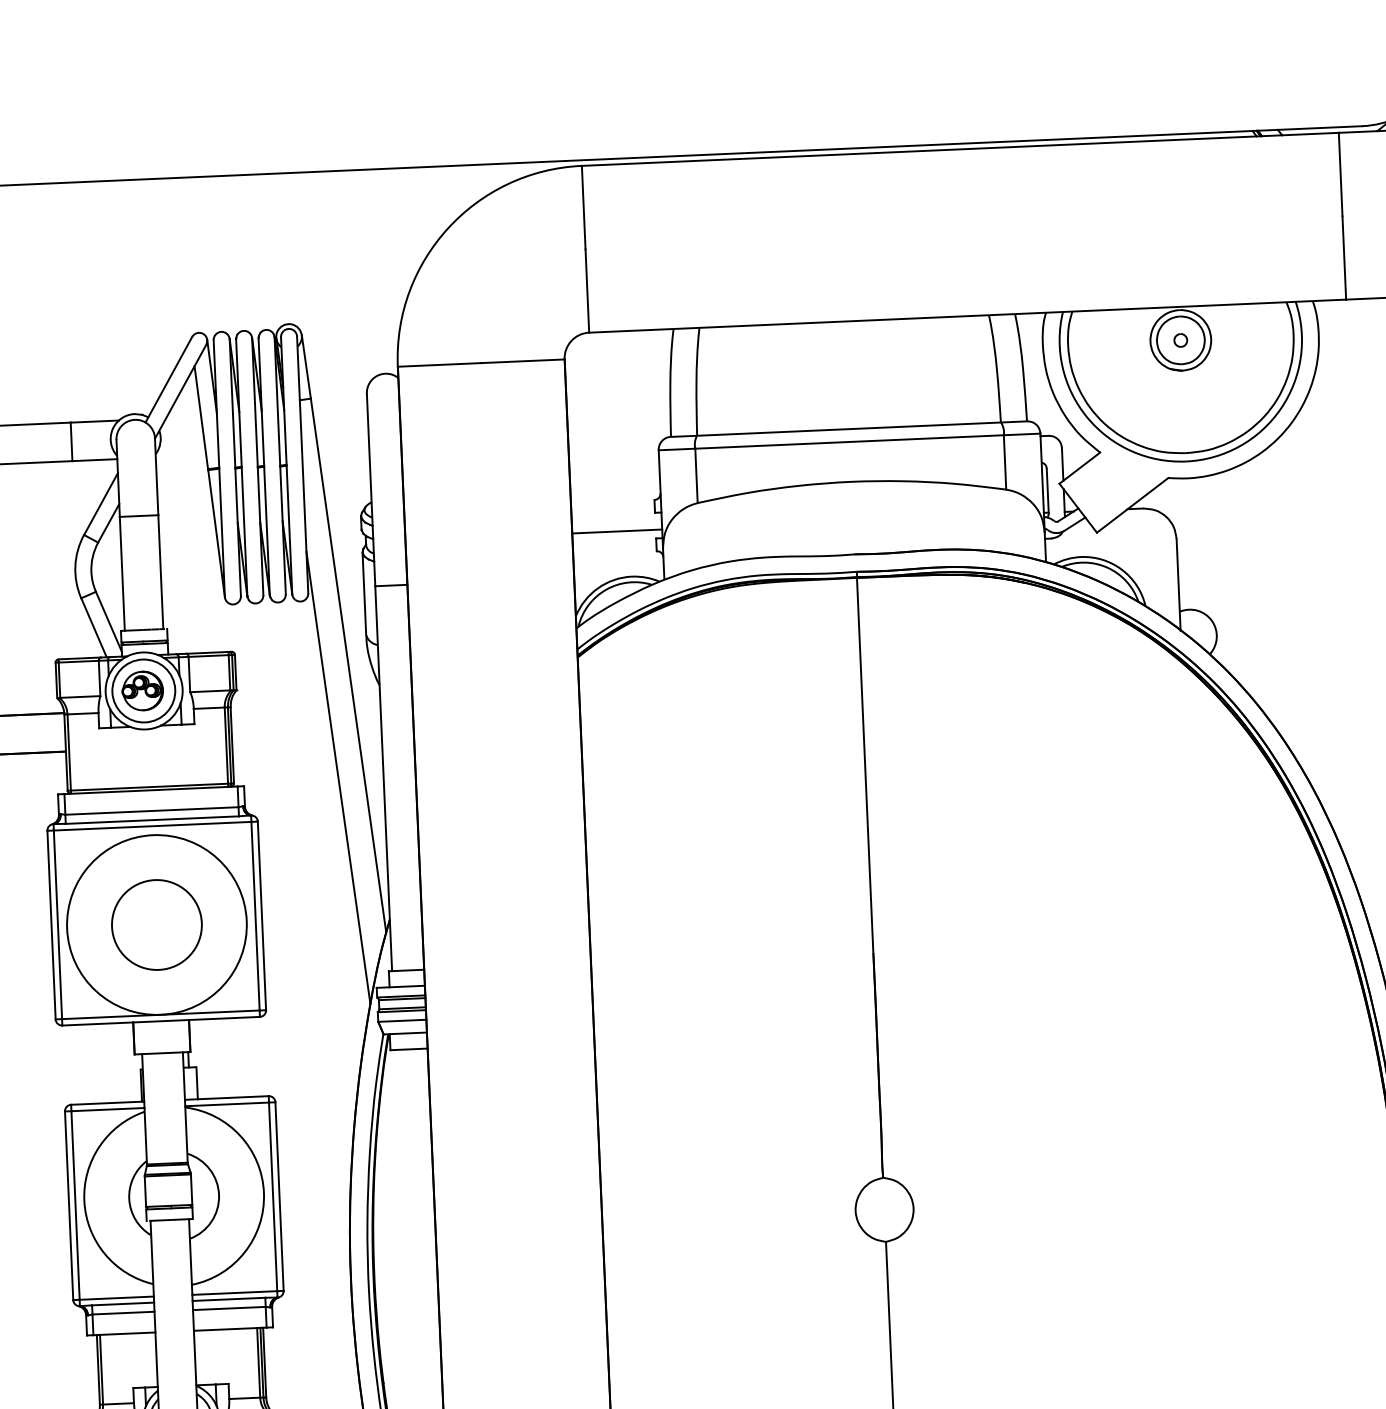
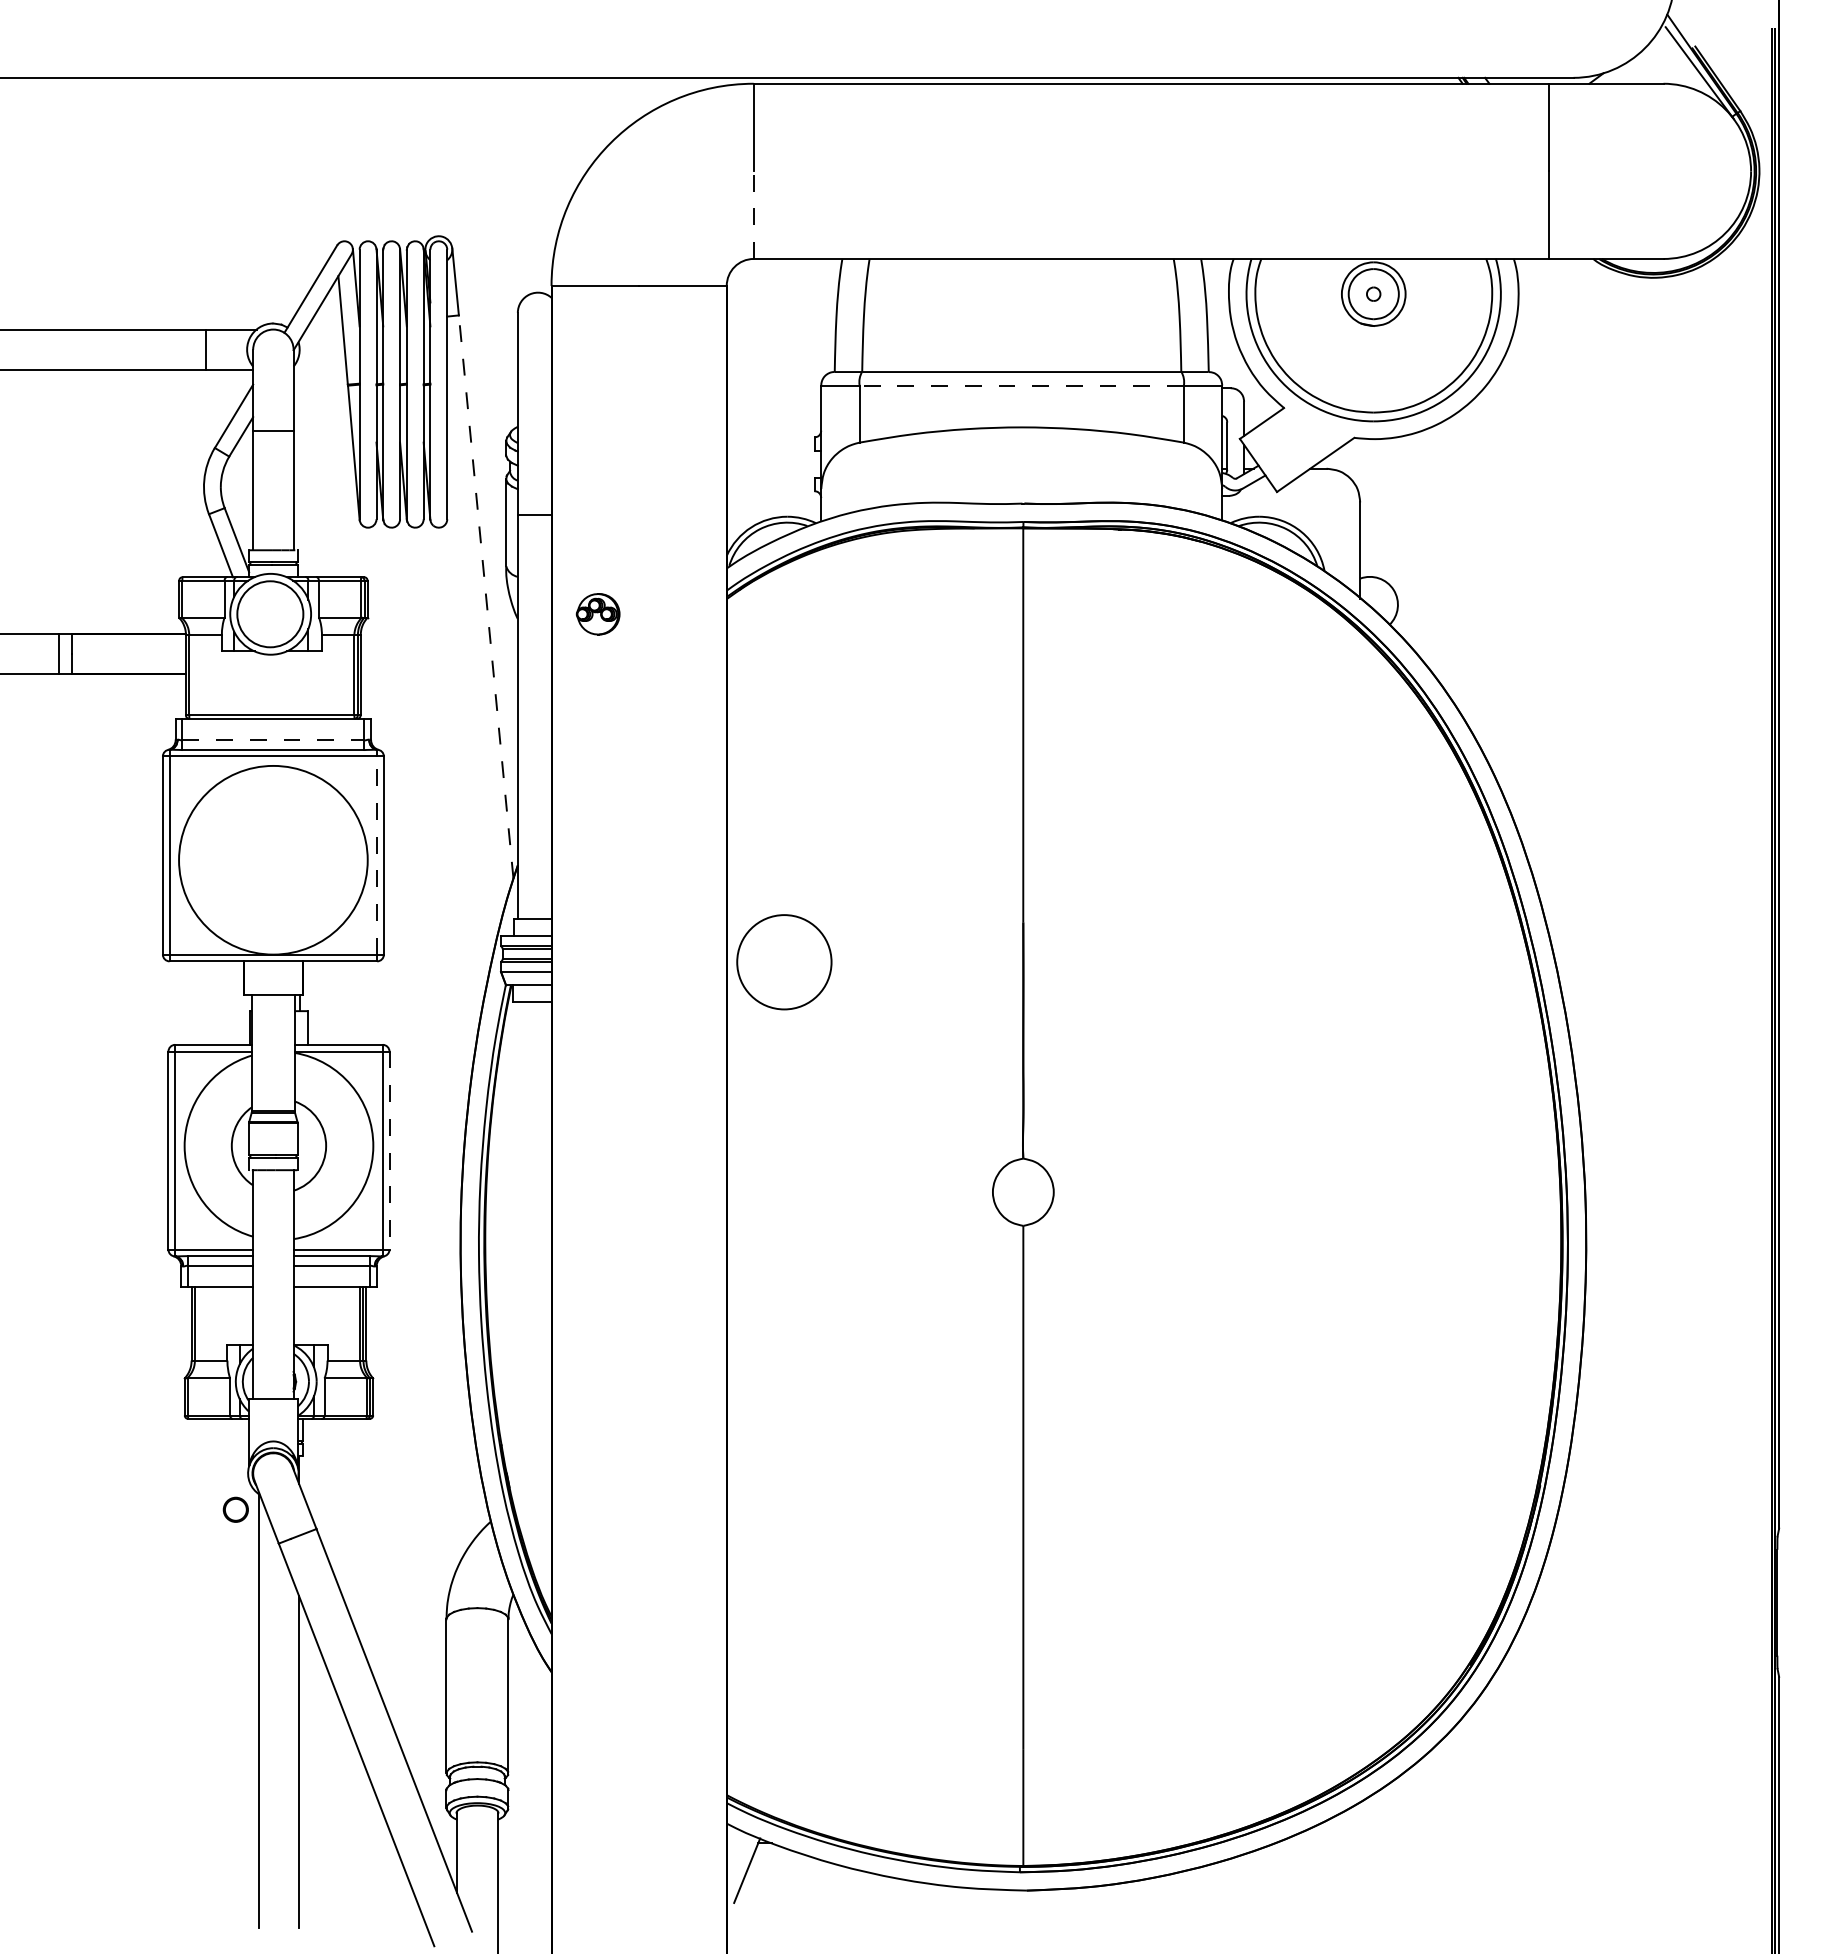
line: (587, 291) -> (753, 215), solid -> dashed
line: (849, 441) -> (1021, 385), solid -> dashed
line: (616, 531) -> (773, 468), removed
line: (348, 666) -> (486, 597), solid -> dashed
part: (142, 691) -> (597, 614), moved
line: (338, 777) -> (470, 713), removed
line: (152, 810) -> (273, 740), solid -> dashed
line: (255, 916) -> (377, 855), solid -> dashed
circle: (157, 925) -> (784, 962), moved
line: (279, 1197) -> (389, 1151), solid -> dashed

